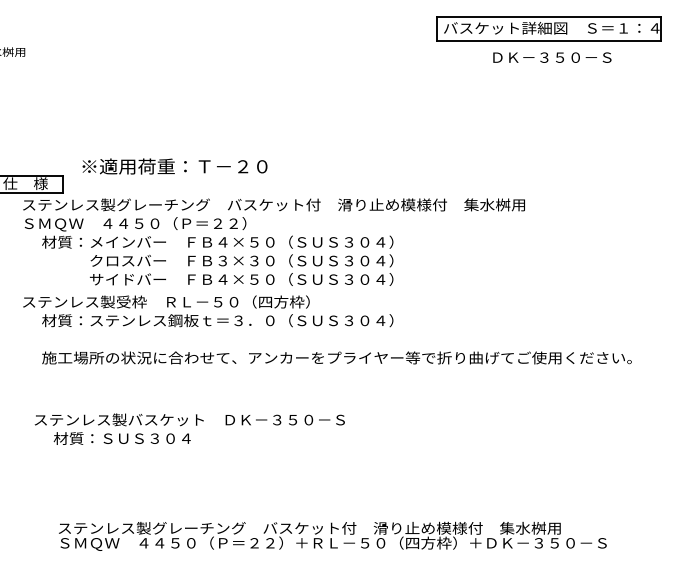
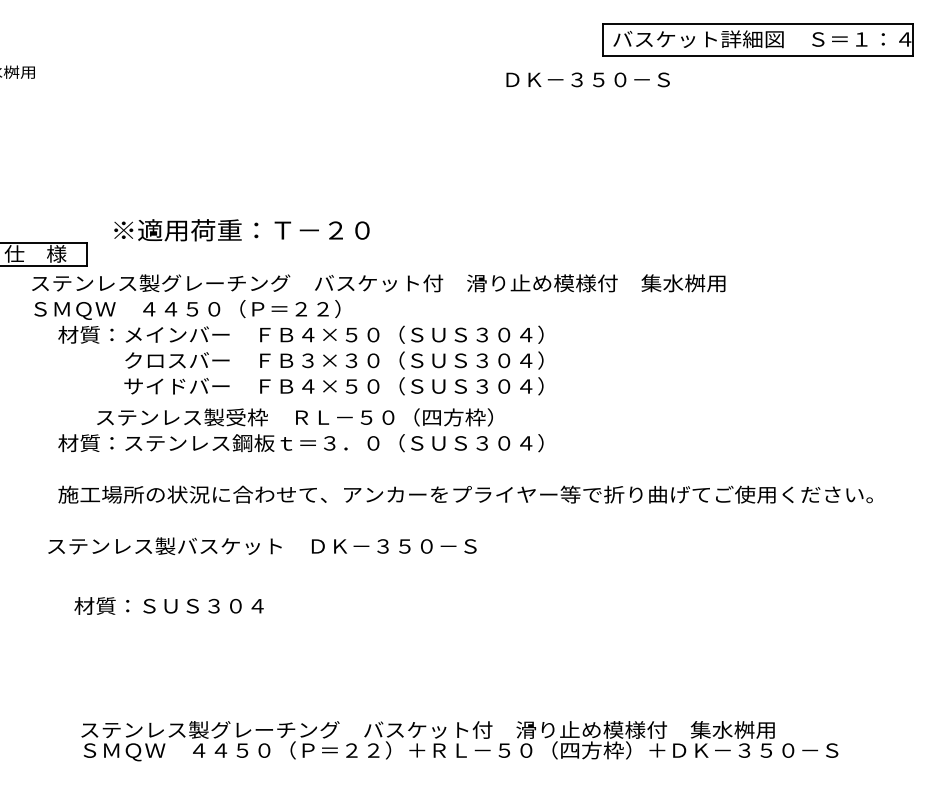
text: (551, 57) -> (587, 79), moved
text: (166, 302) -> (294, 417), moved
text: (189, 420) -> (262, 546), moved

